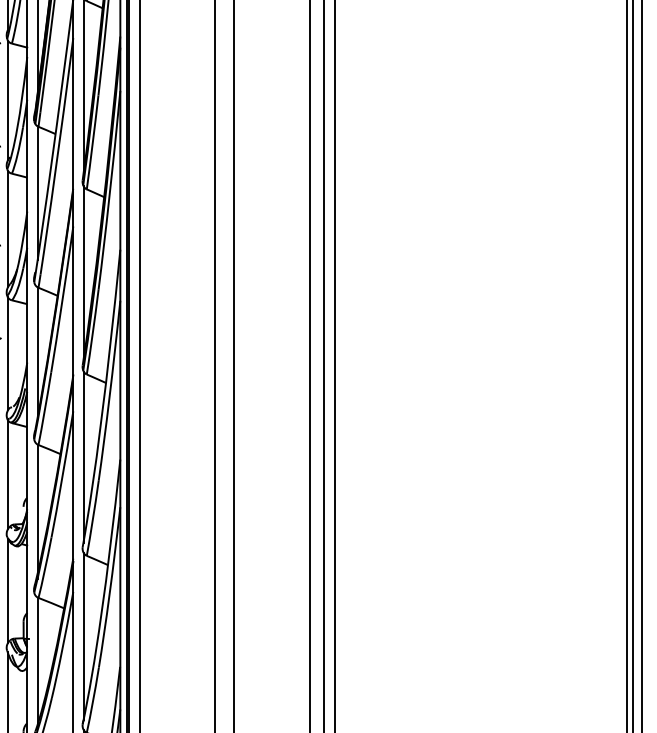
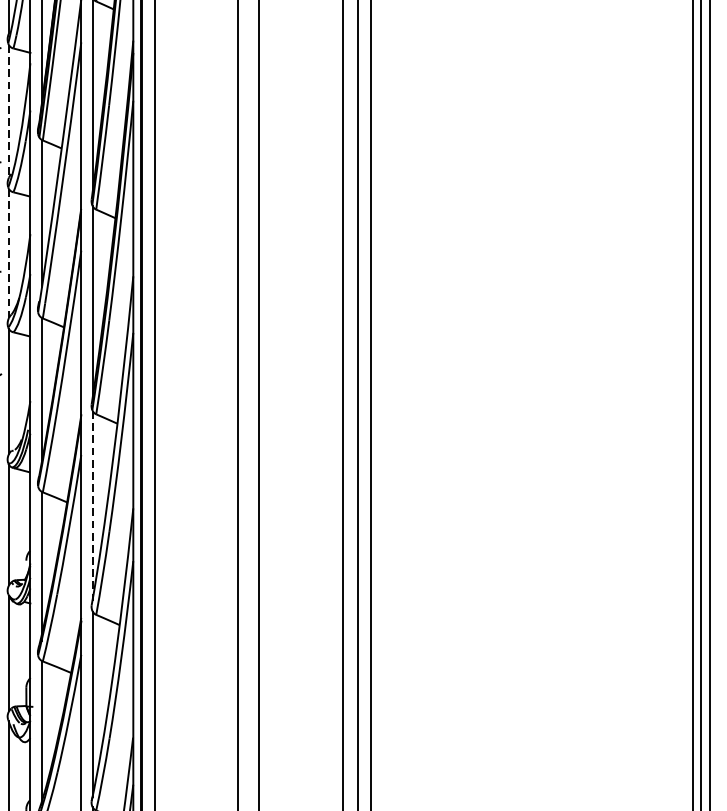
line: (7, 100) -> (8, 111), solid -> dashed
line: (7, 229) -> (8, 254), solid -> dashed
line: (83, 457) -> (92, 506), solid -> dashed

